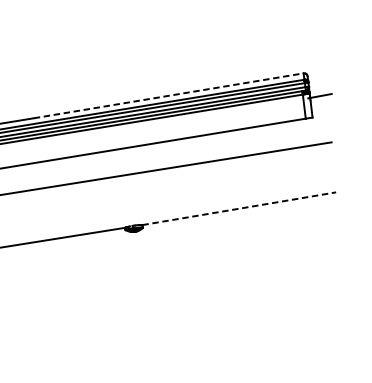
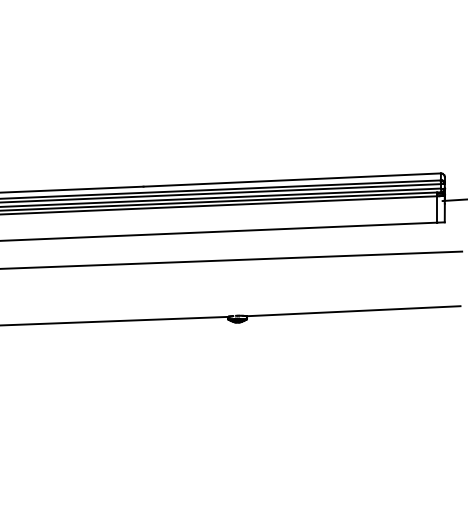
line: (168, 96) -> (292, 180), dashed -> solid
line: (239, 209) -> (353, 311), dashed -> solid

